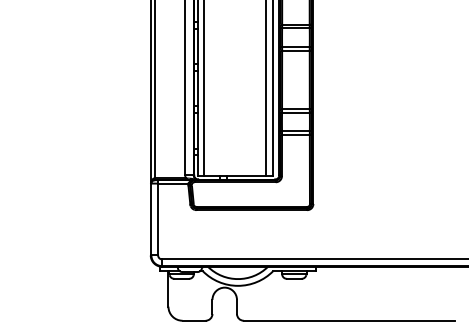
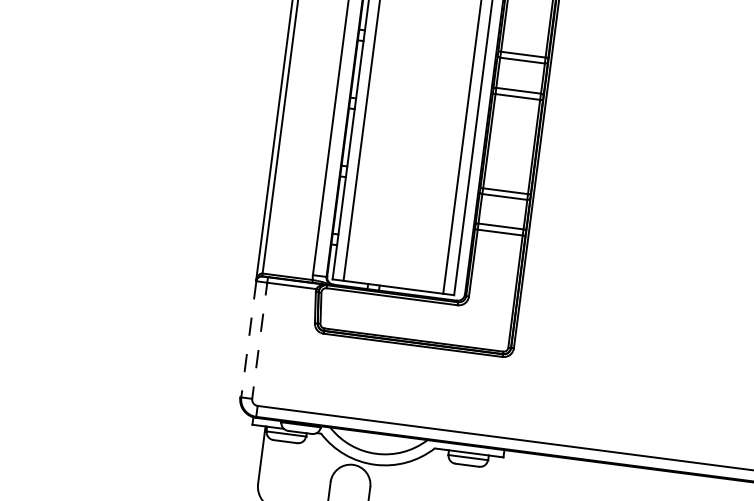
line: (158, 217) -> (260, 337), solid -> dashed
line: (151, 219) -> (249, 339), solid -> dashed

